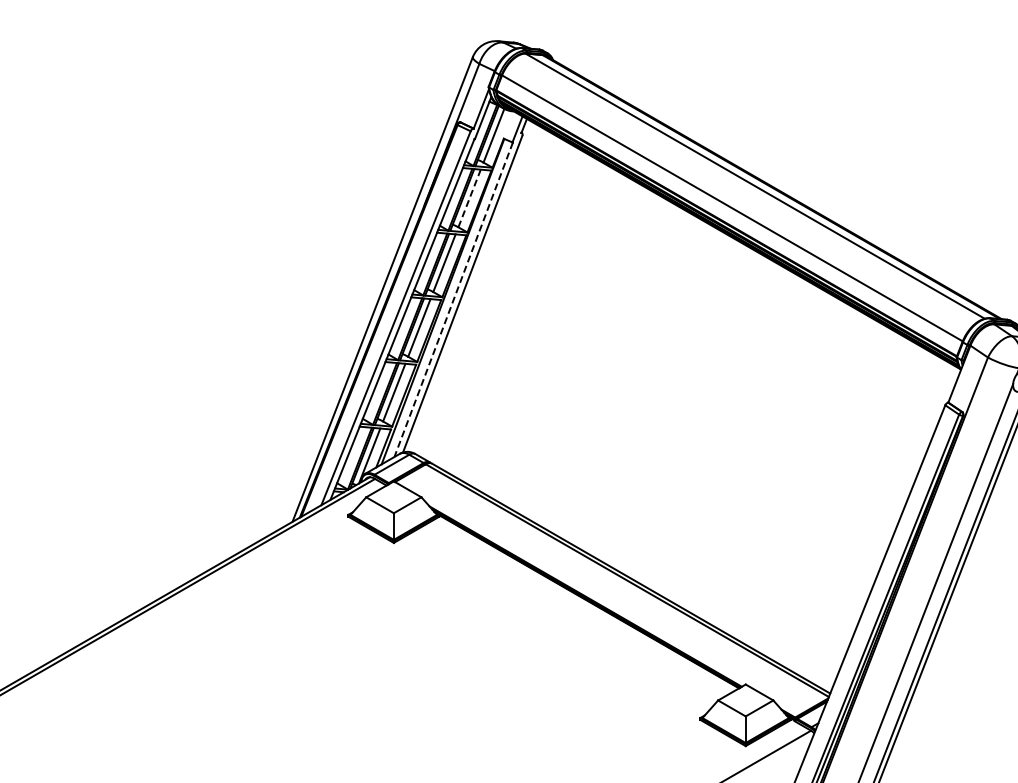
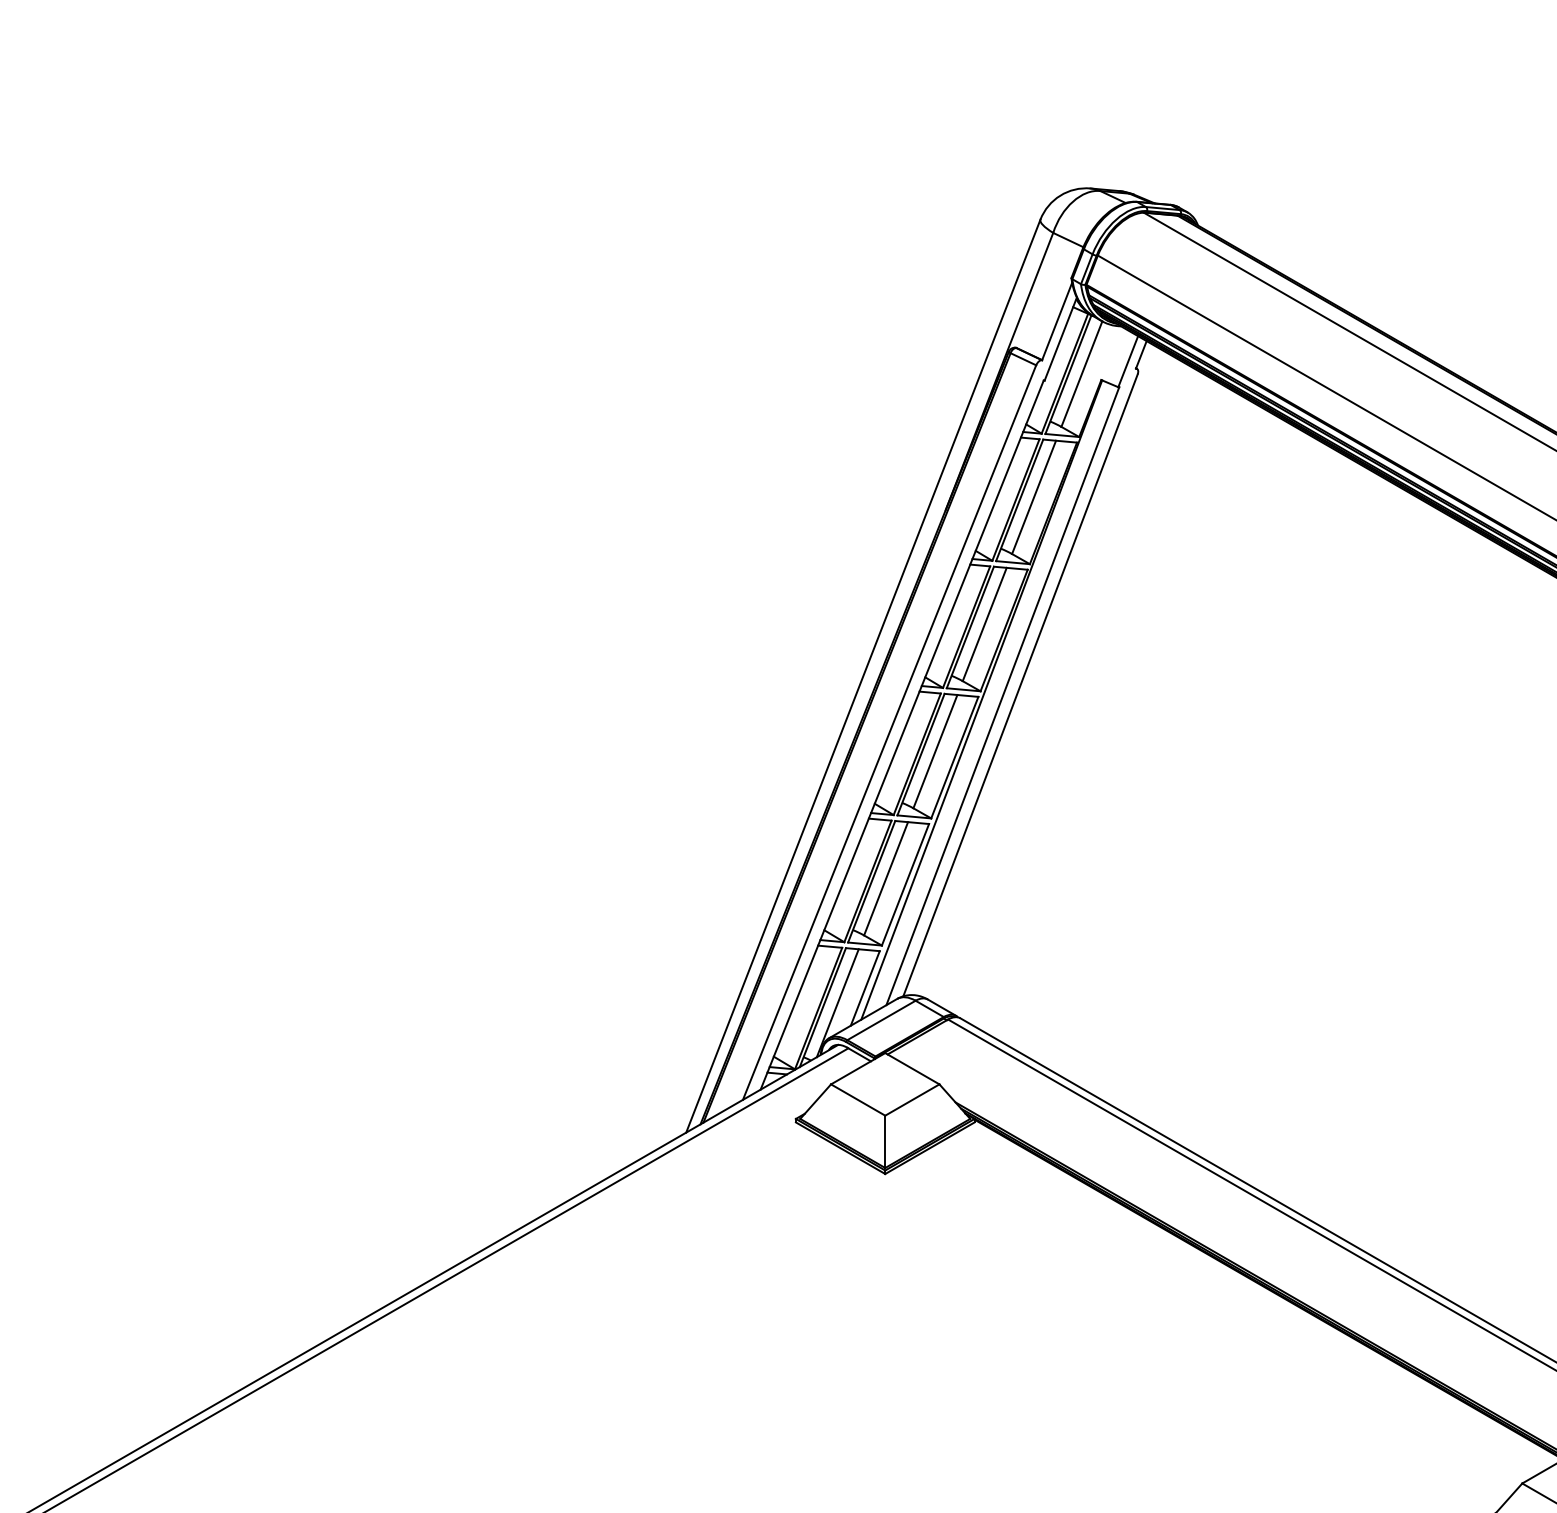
line: (469, 198) -> (1033, 497), dashed -> solid
line: (453, 300) -> (1002, 697), dashed -> solid

